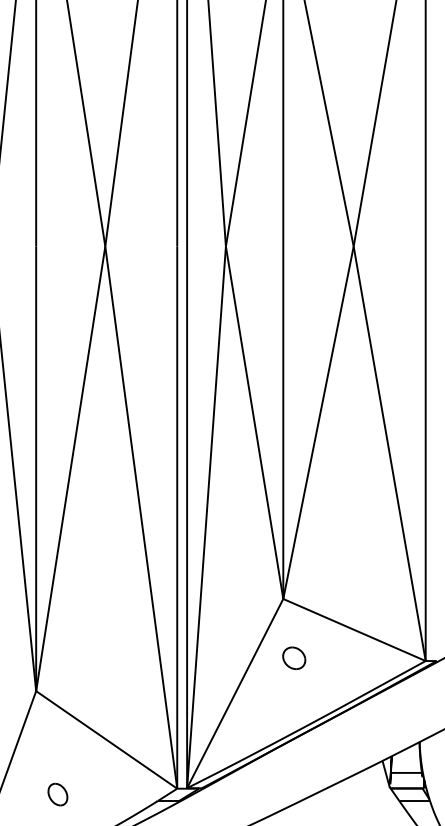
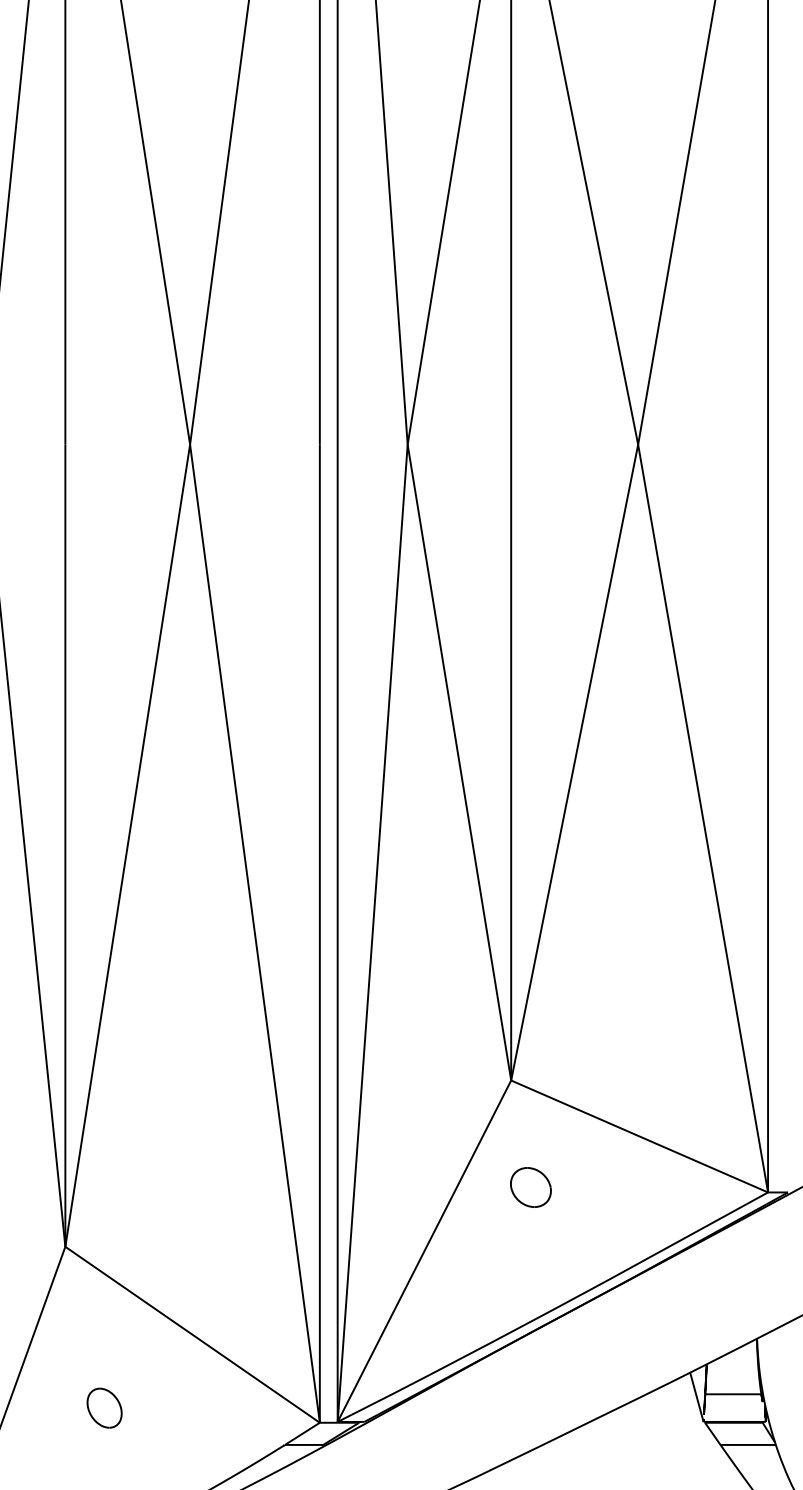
part: (57, 794) -> (103, 1407), moved

